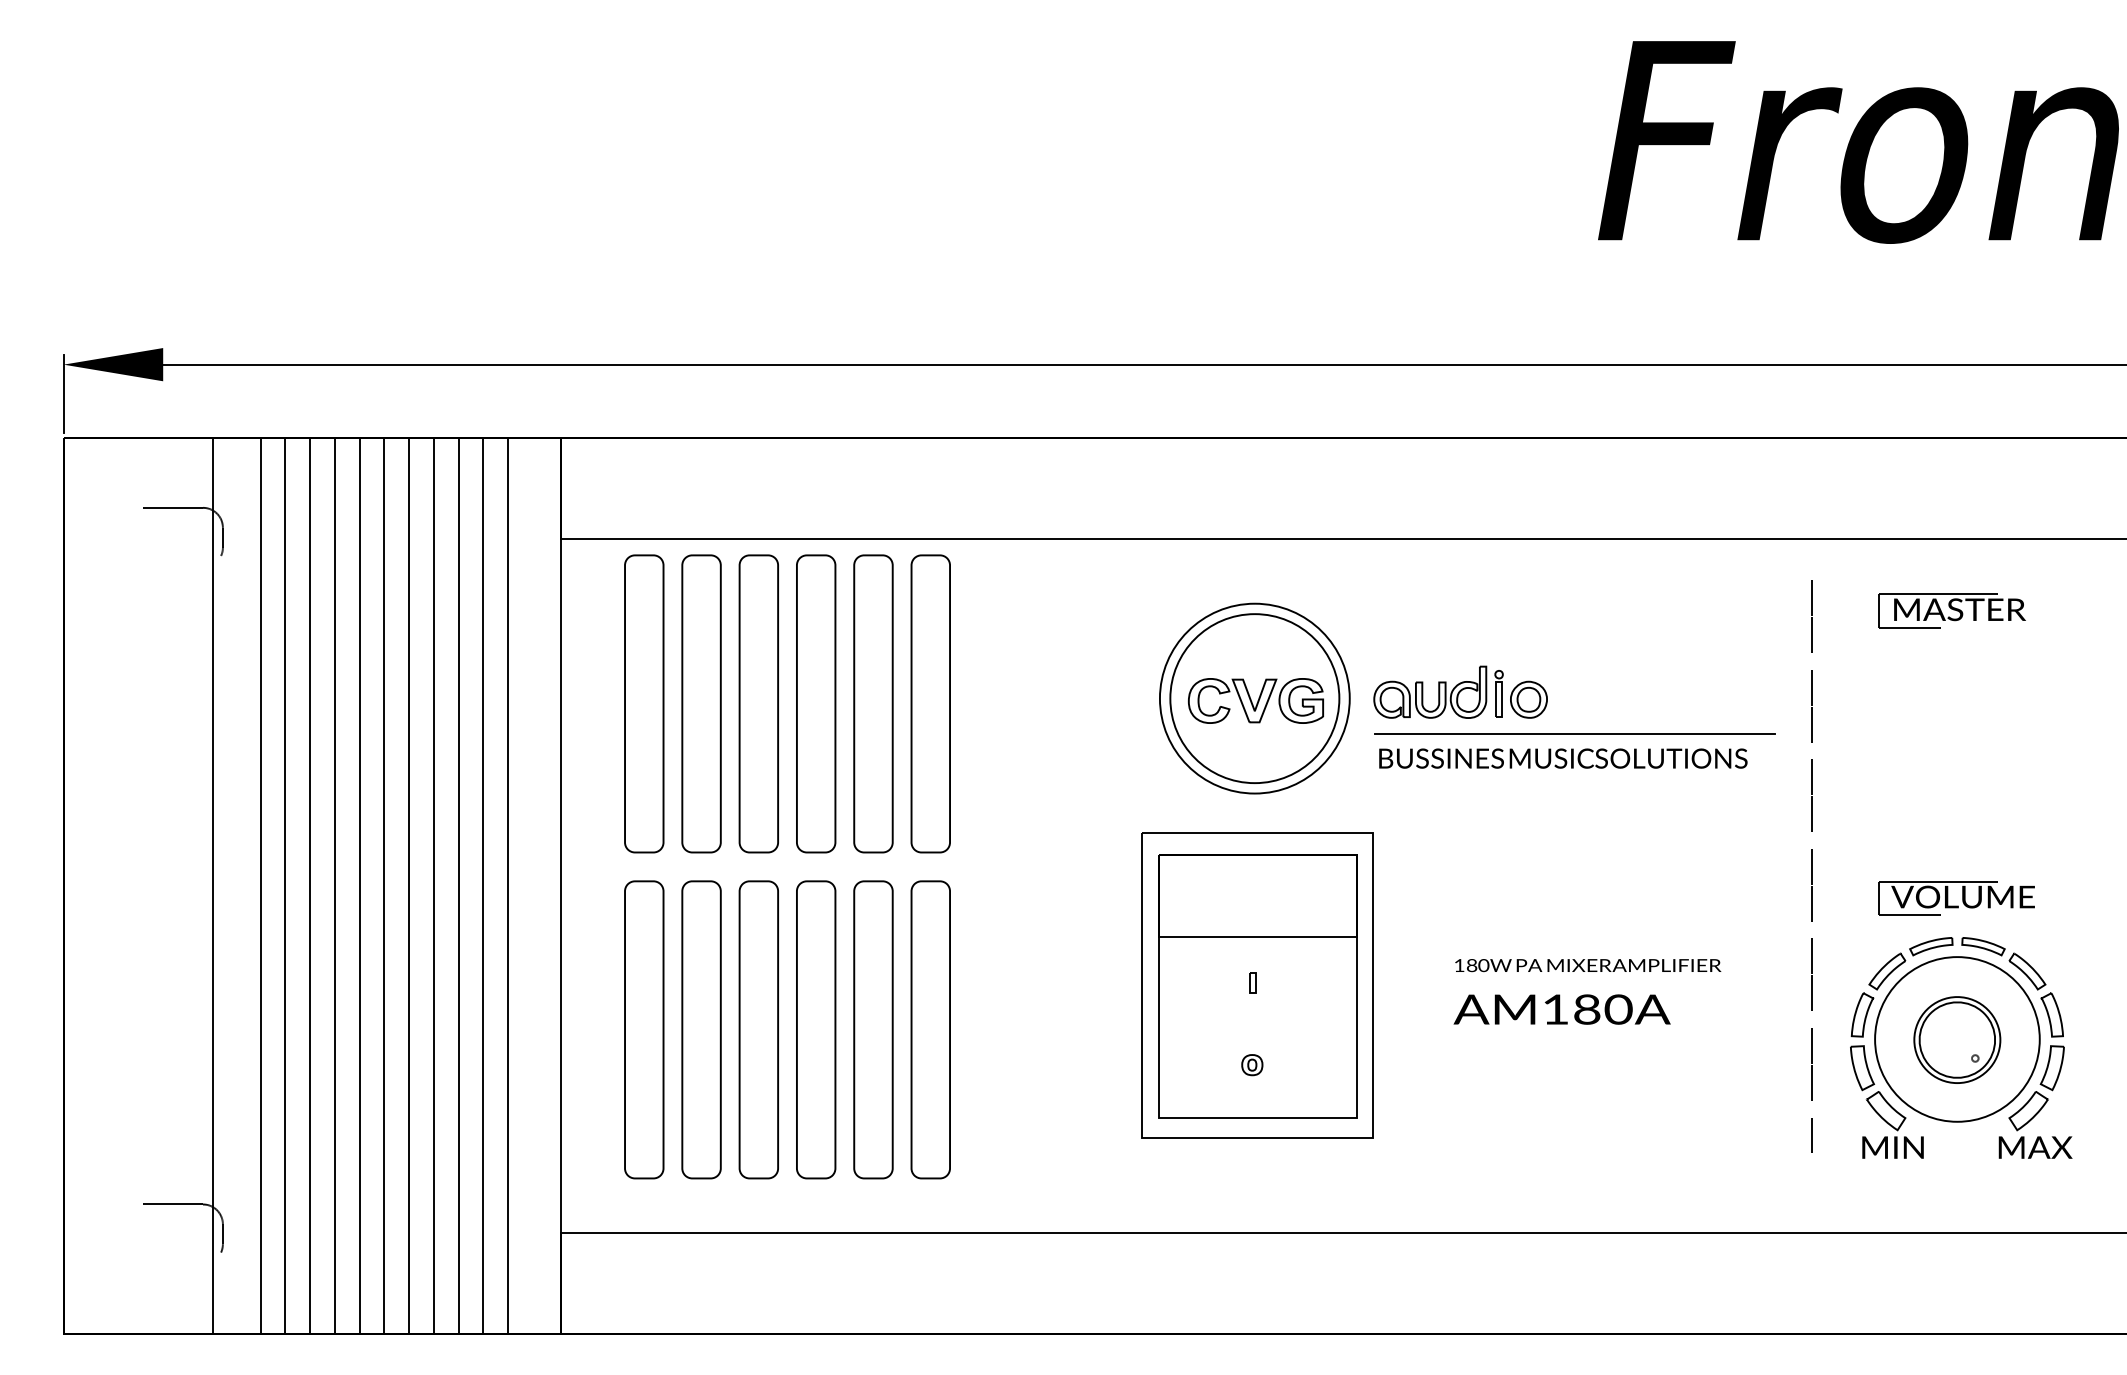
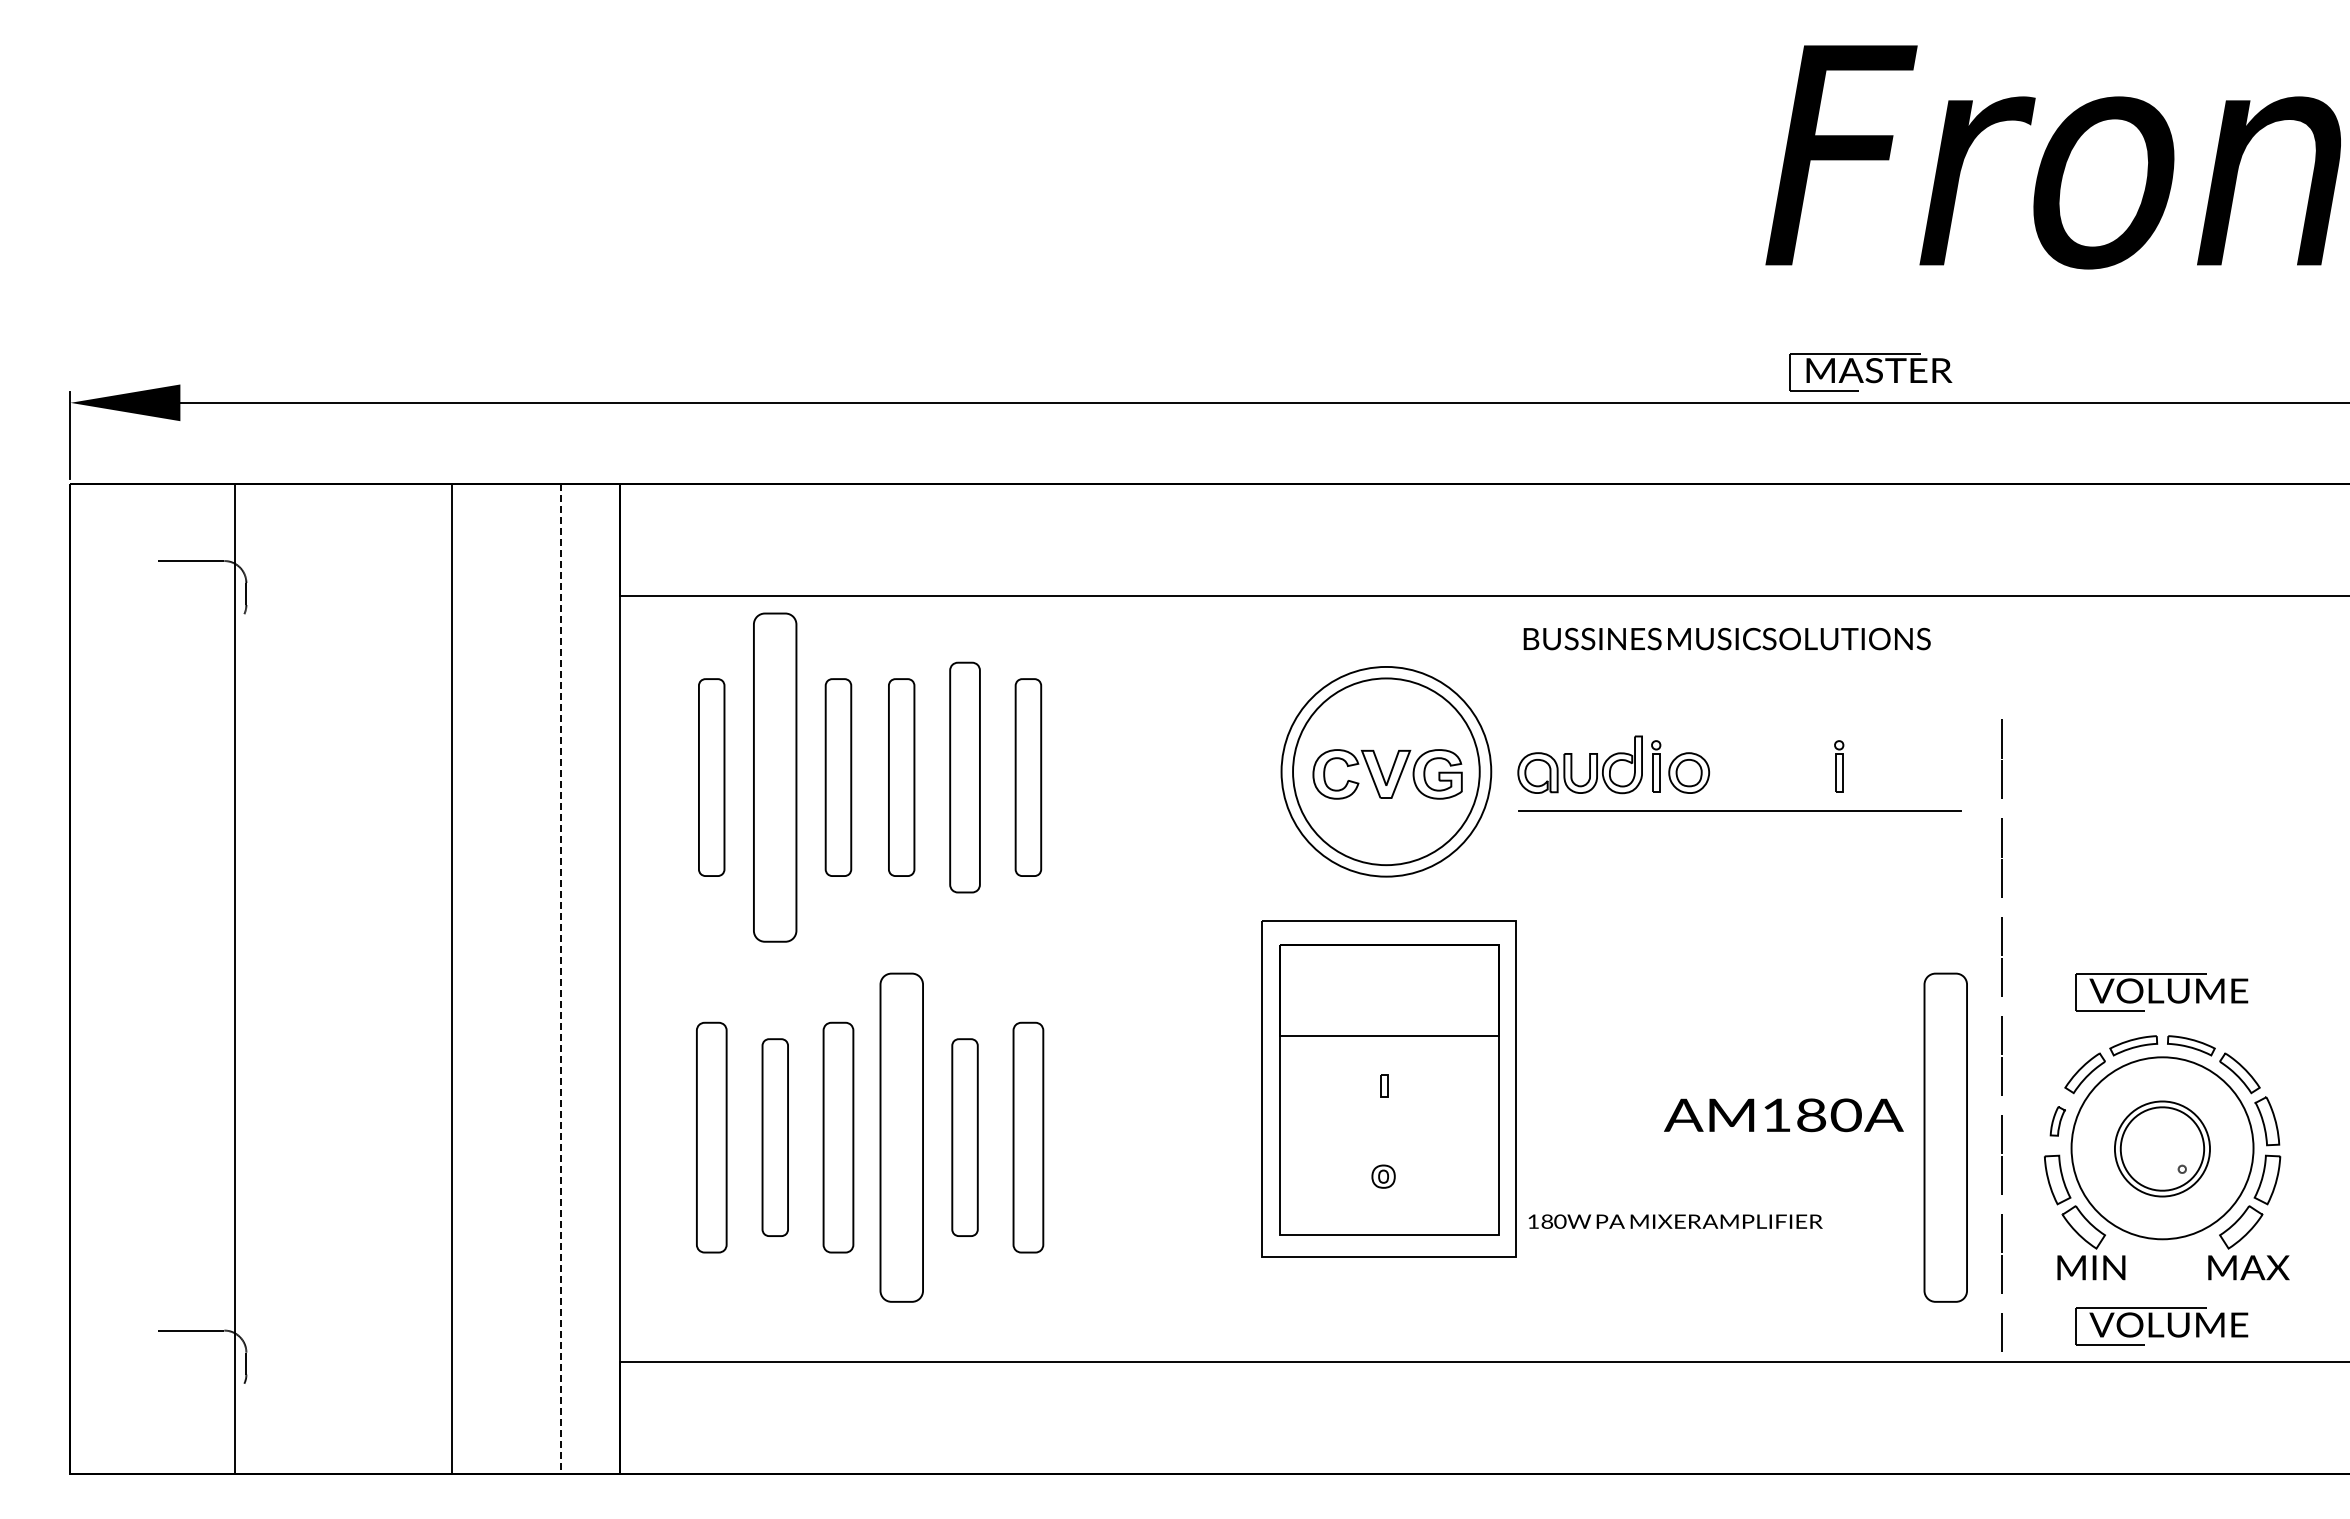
part: (1951, 611) -> (1870, 372), moved
part: (1665, 693) -> (1839, 766), added
part: (643, 703) -> (711, 777), size x0.6
part: (758, 703) -> (838, 777), size x0.6
part: (815, 703) -> (901, 777), size x0.6
part: (872, 703) -> (964, 777), size x0.7
part: (930, 703) -> (1028, 777), size x0.6
text: (1562, 758) -> (1726, 638), moved
line: (1811, 866) -> (2001, 1035), moved
line: (261, 885) -> (288, 978), removed
line: (285, 885) -> (315, 978), removed
line: (309, 885) -> (342, 978), removed
line: (335, 885) -> (370, 978), removed
line: (359, 885) -> (397, 978), removed
line: (384, 885) -> (424, 978), removed
line: (433, 885) -> (479, 978), removed
line: (458, 885) -> (506, 978), removed
line: (482, 885) -> (533, 978), removed
line: (508, 885) -> (561, 978), solid -> dashed
text: (1588, 965) -> (1675, 1221), moved
text: (1561, 1009) -> (1783, 1115), moved
part: (1862, 1015) -> (2057, 1121), size x0.6
part: (643, 1029) -> (711, 1137), size x0.7
part: (701, 1029) -> (775, 1137), size x0.6
part: (758, 1029) -> (838, 1137), size x0.7
part: (872, 1029) -> (964, 1137), size x0.6
part: (930, 1029) -> (1028, 1137), size x0.7
part: (1760, 1029) -> (1945, 1137), added
part: (1962, 1200) -> (2168, 1326), added

